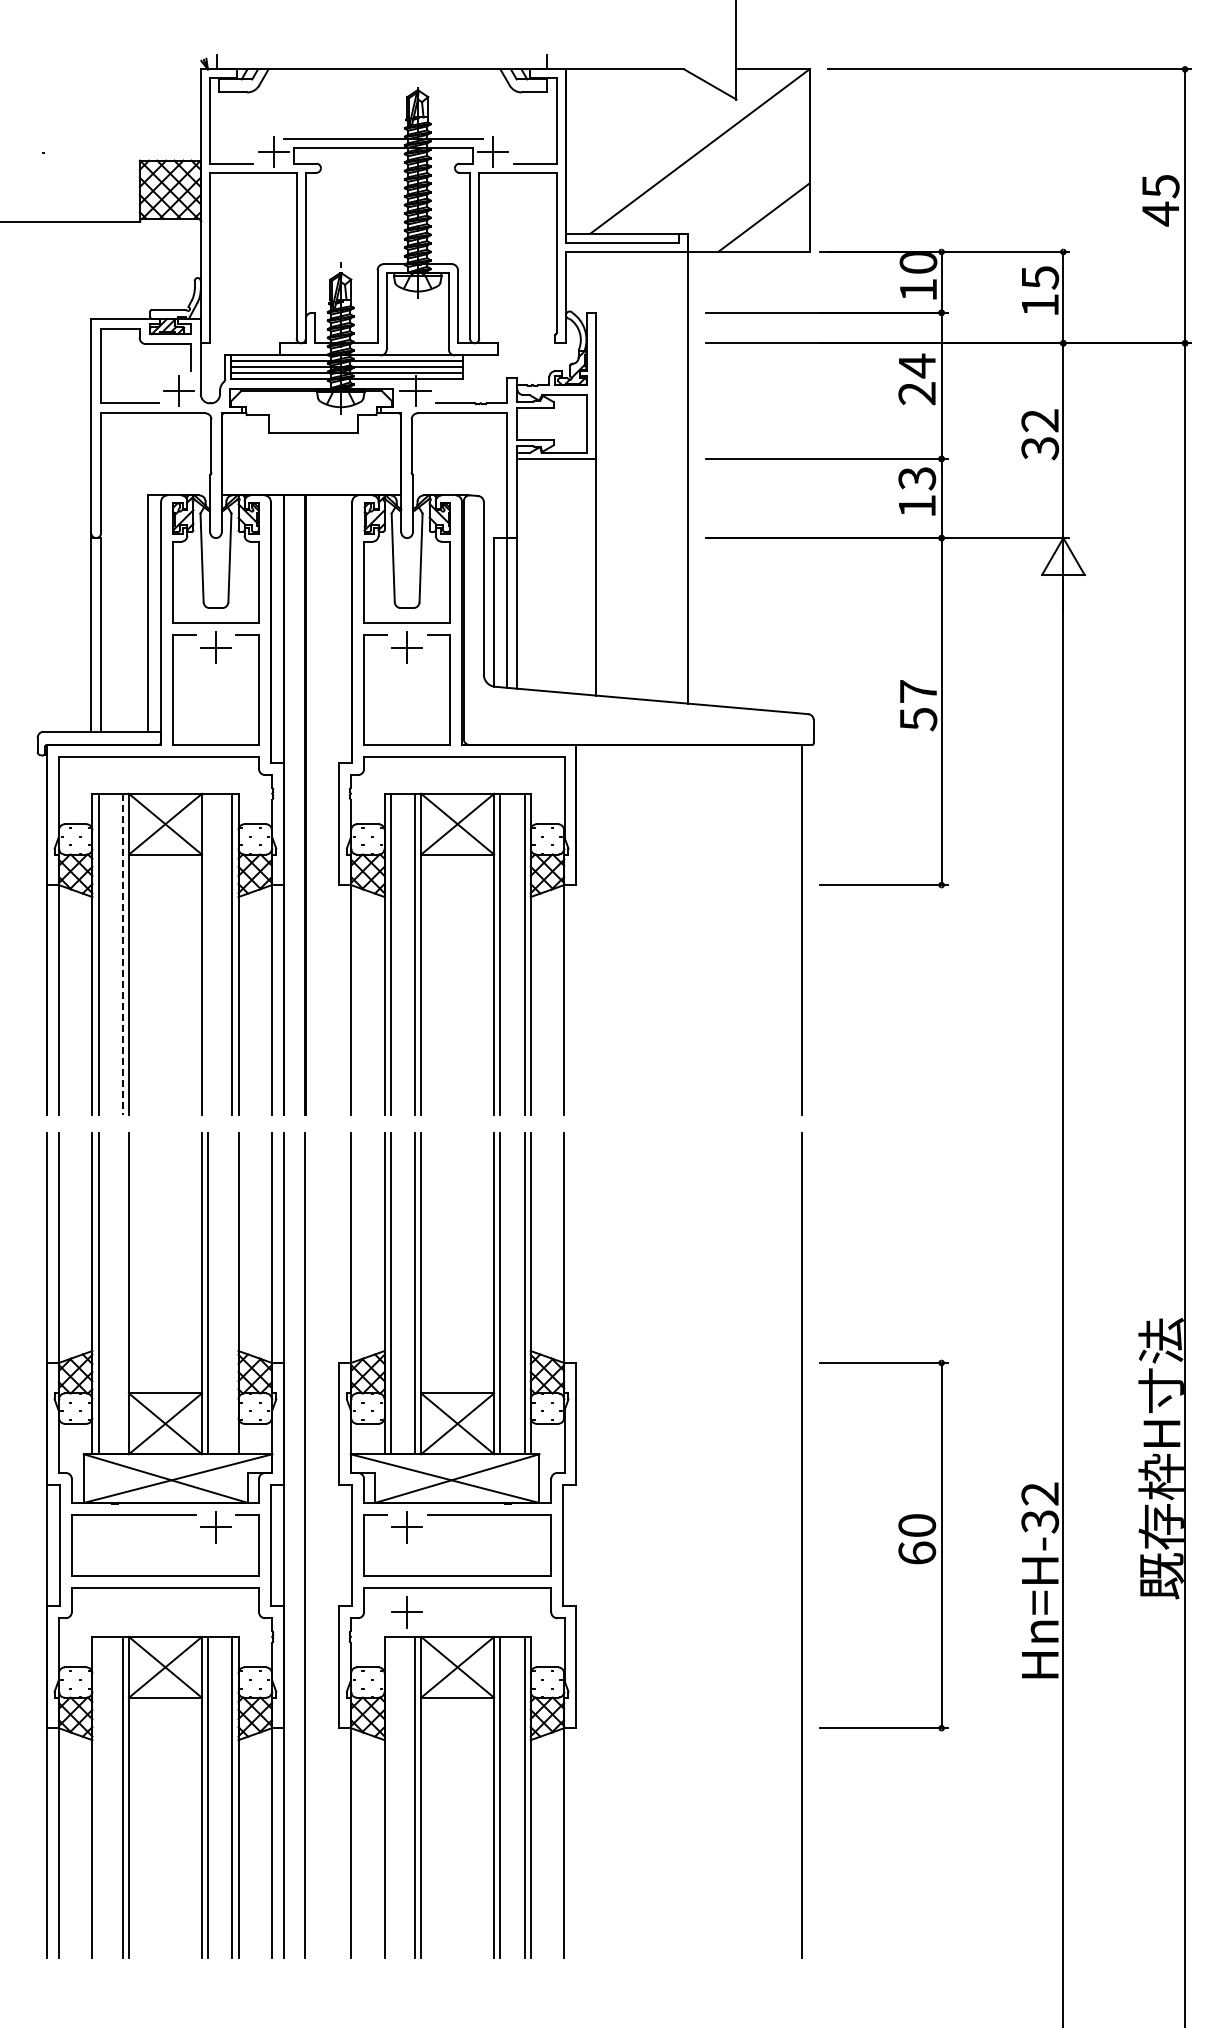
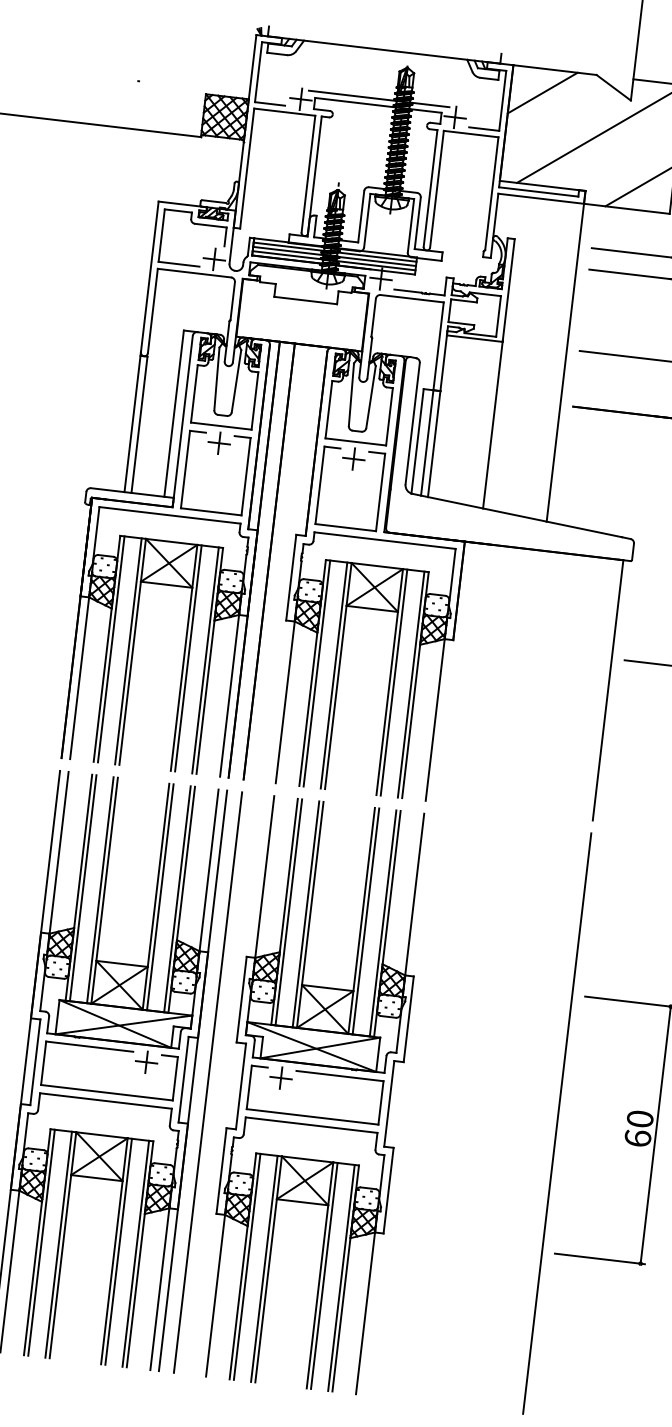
line: (611, 103) -> (542, 93), added
line: (208, 953) -> (188, 657), added
line: (122, 954) -> (128, 651), dashed -> solid
line: (122, 1293) -> (100, 890), added
line: (232, 1293) -> (177, 899), added
part: (406, 1612) -> (273, 1138), removed
line: (98, 1797) -> (41, 1242), added
line: (390, 1797) -> (247, 1266), added

